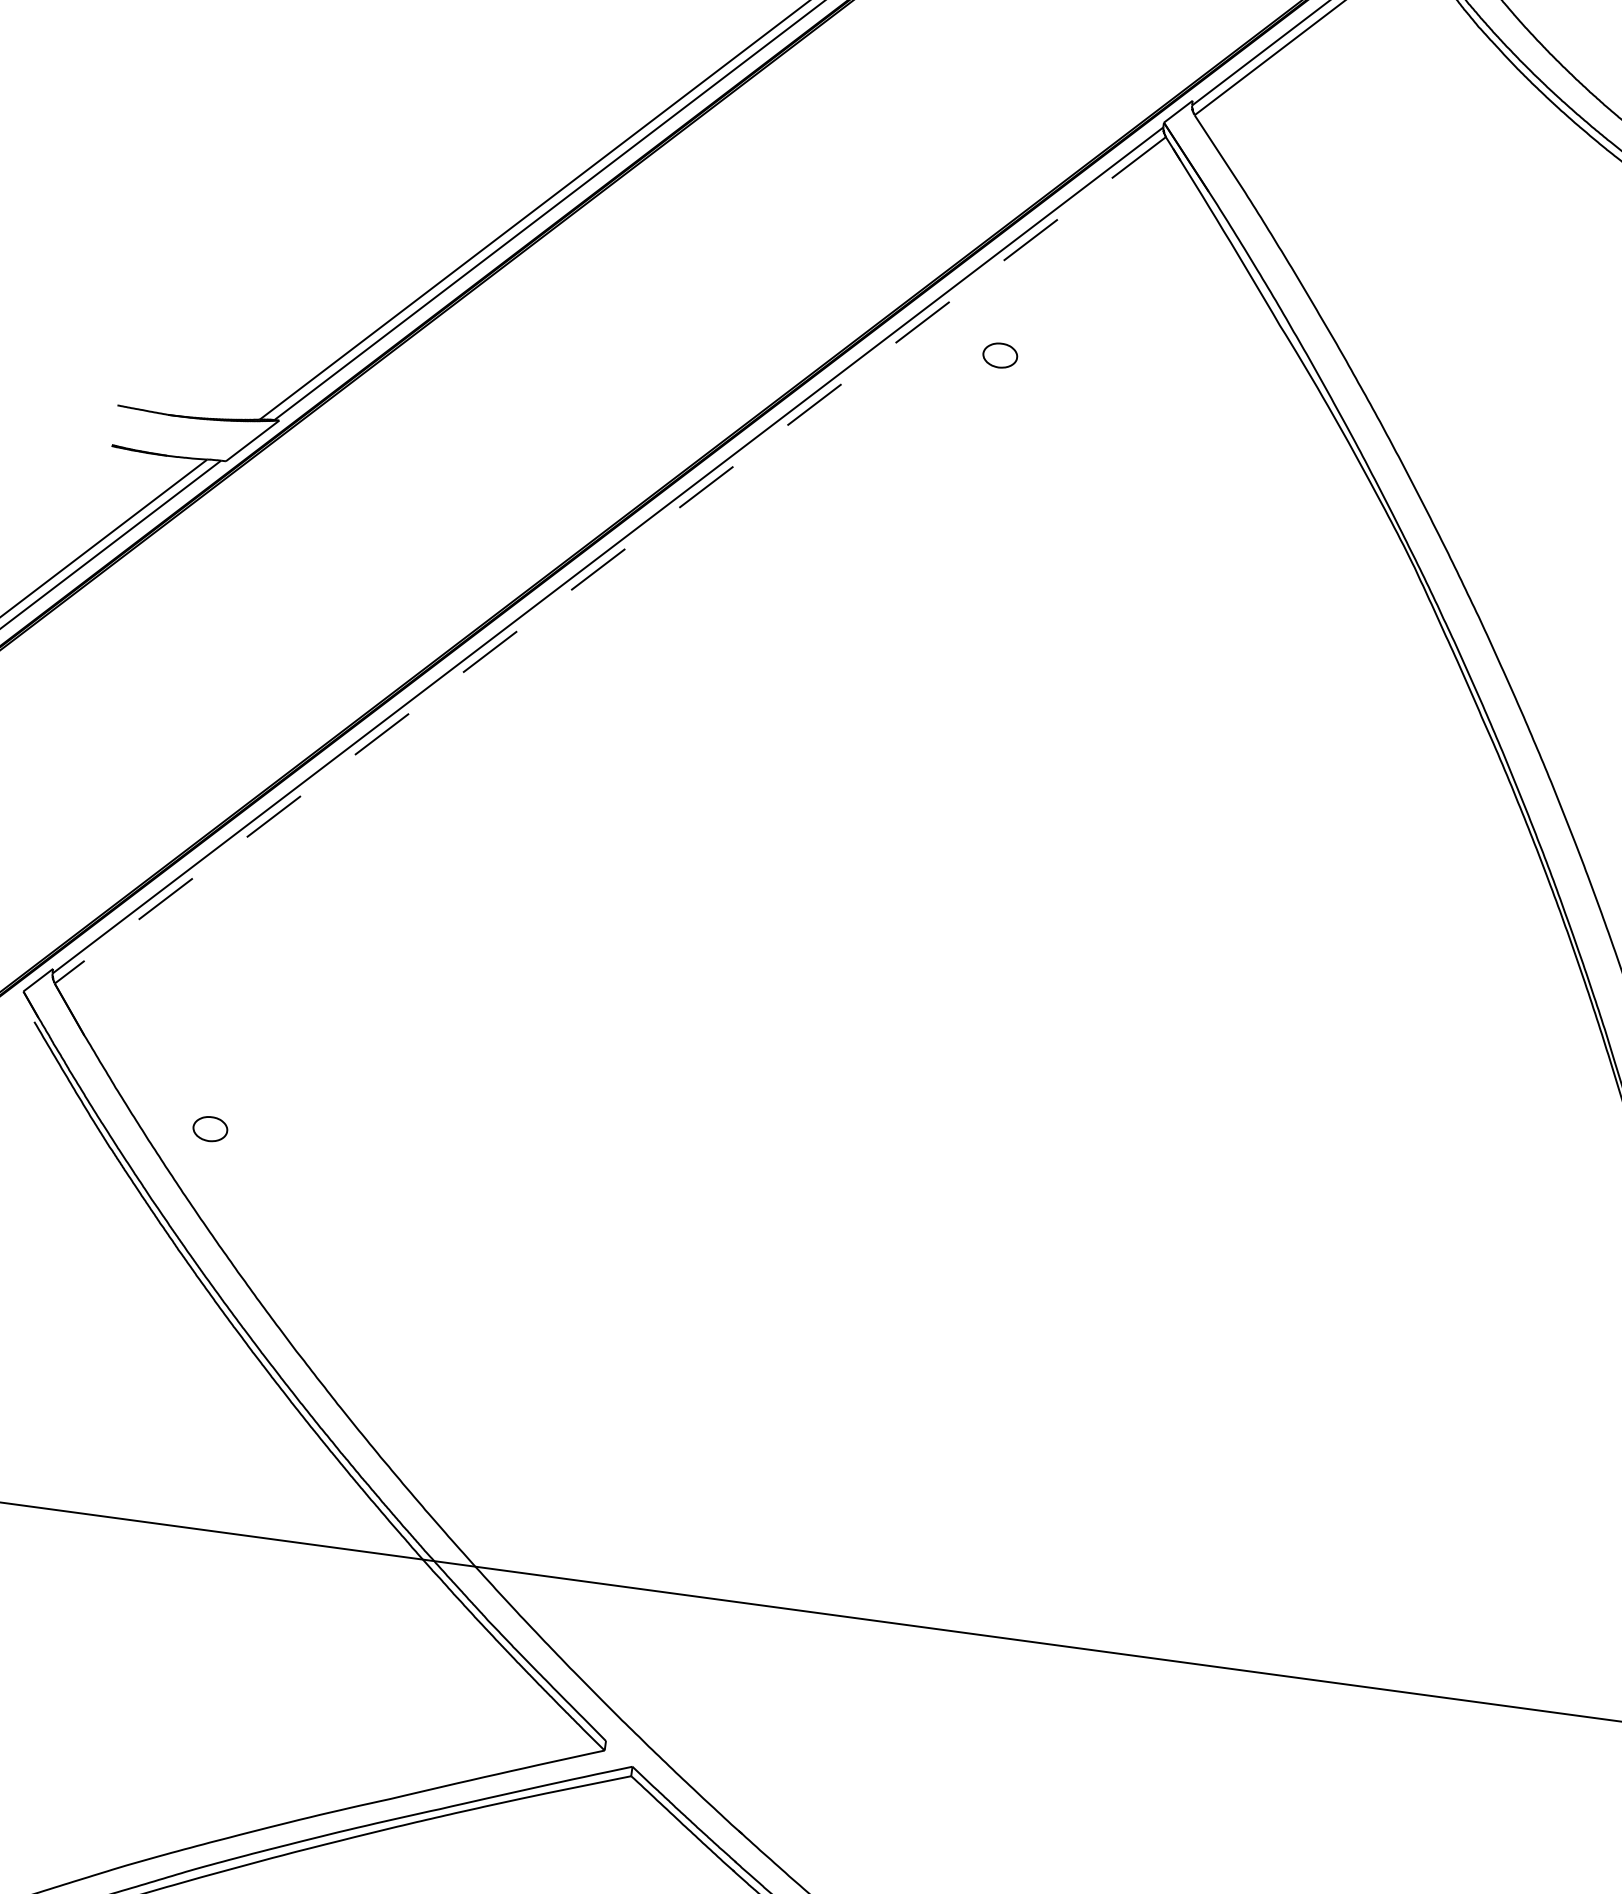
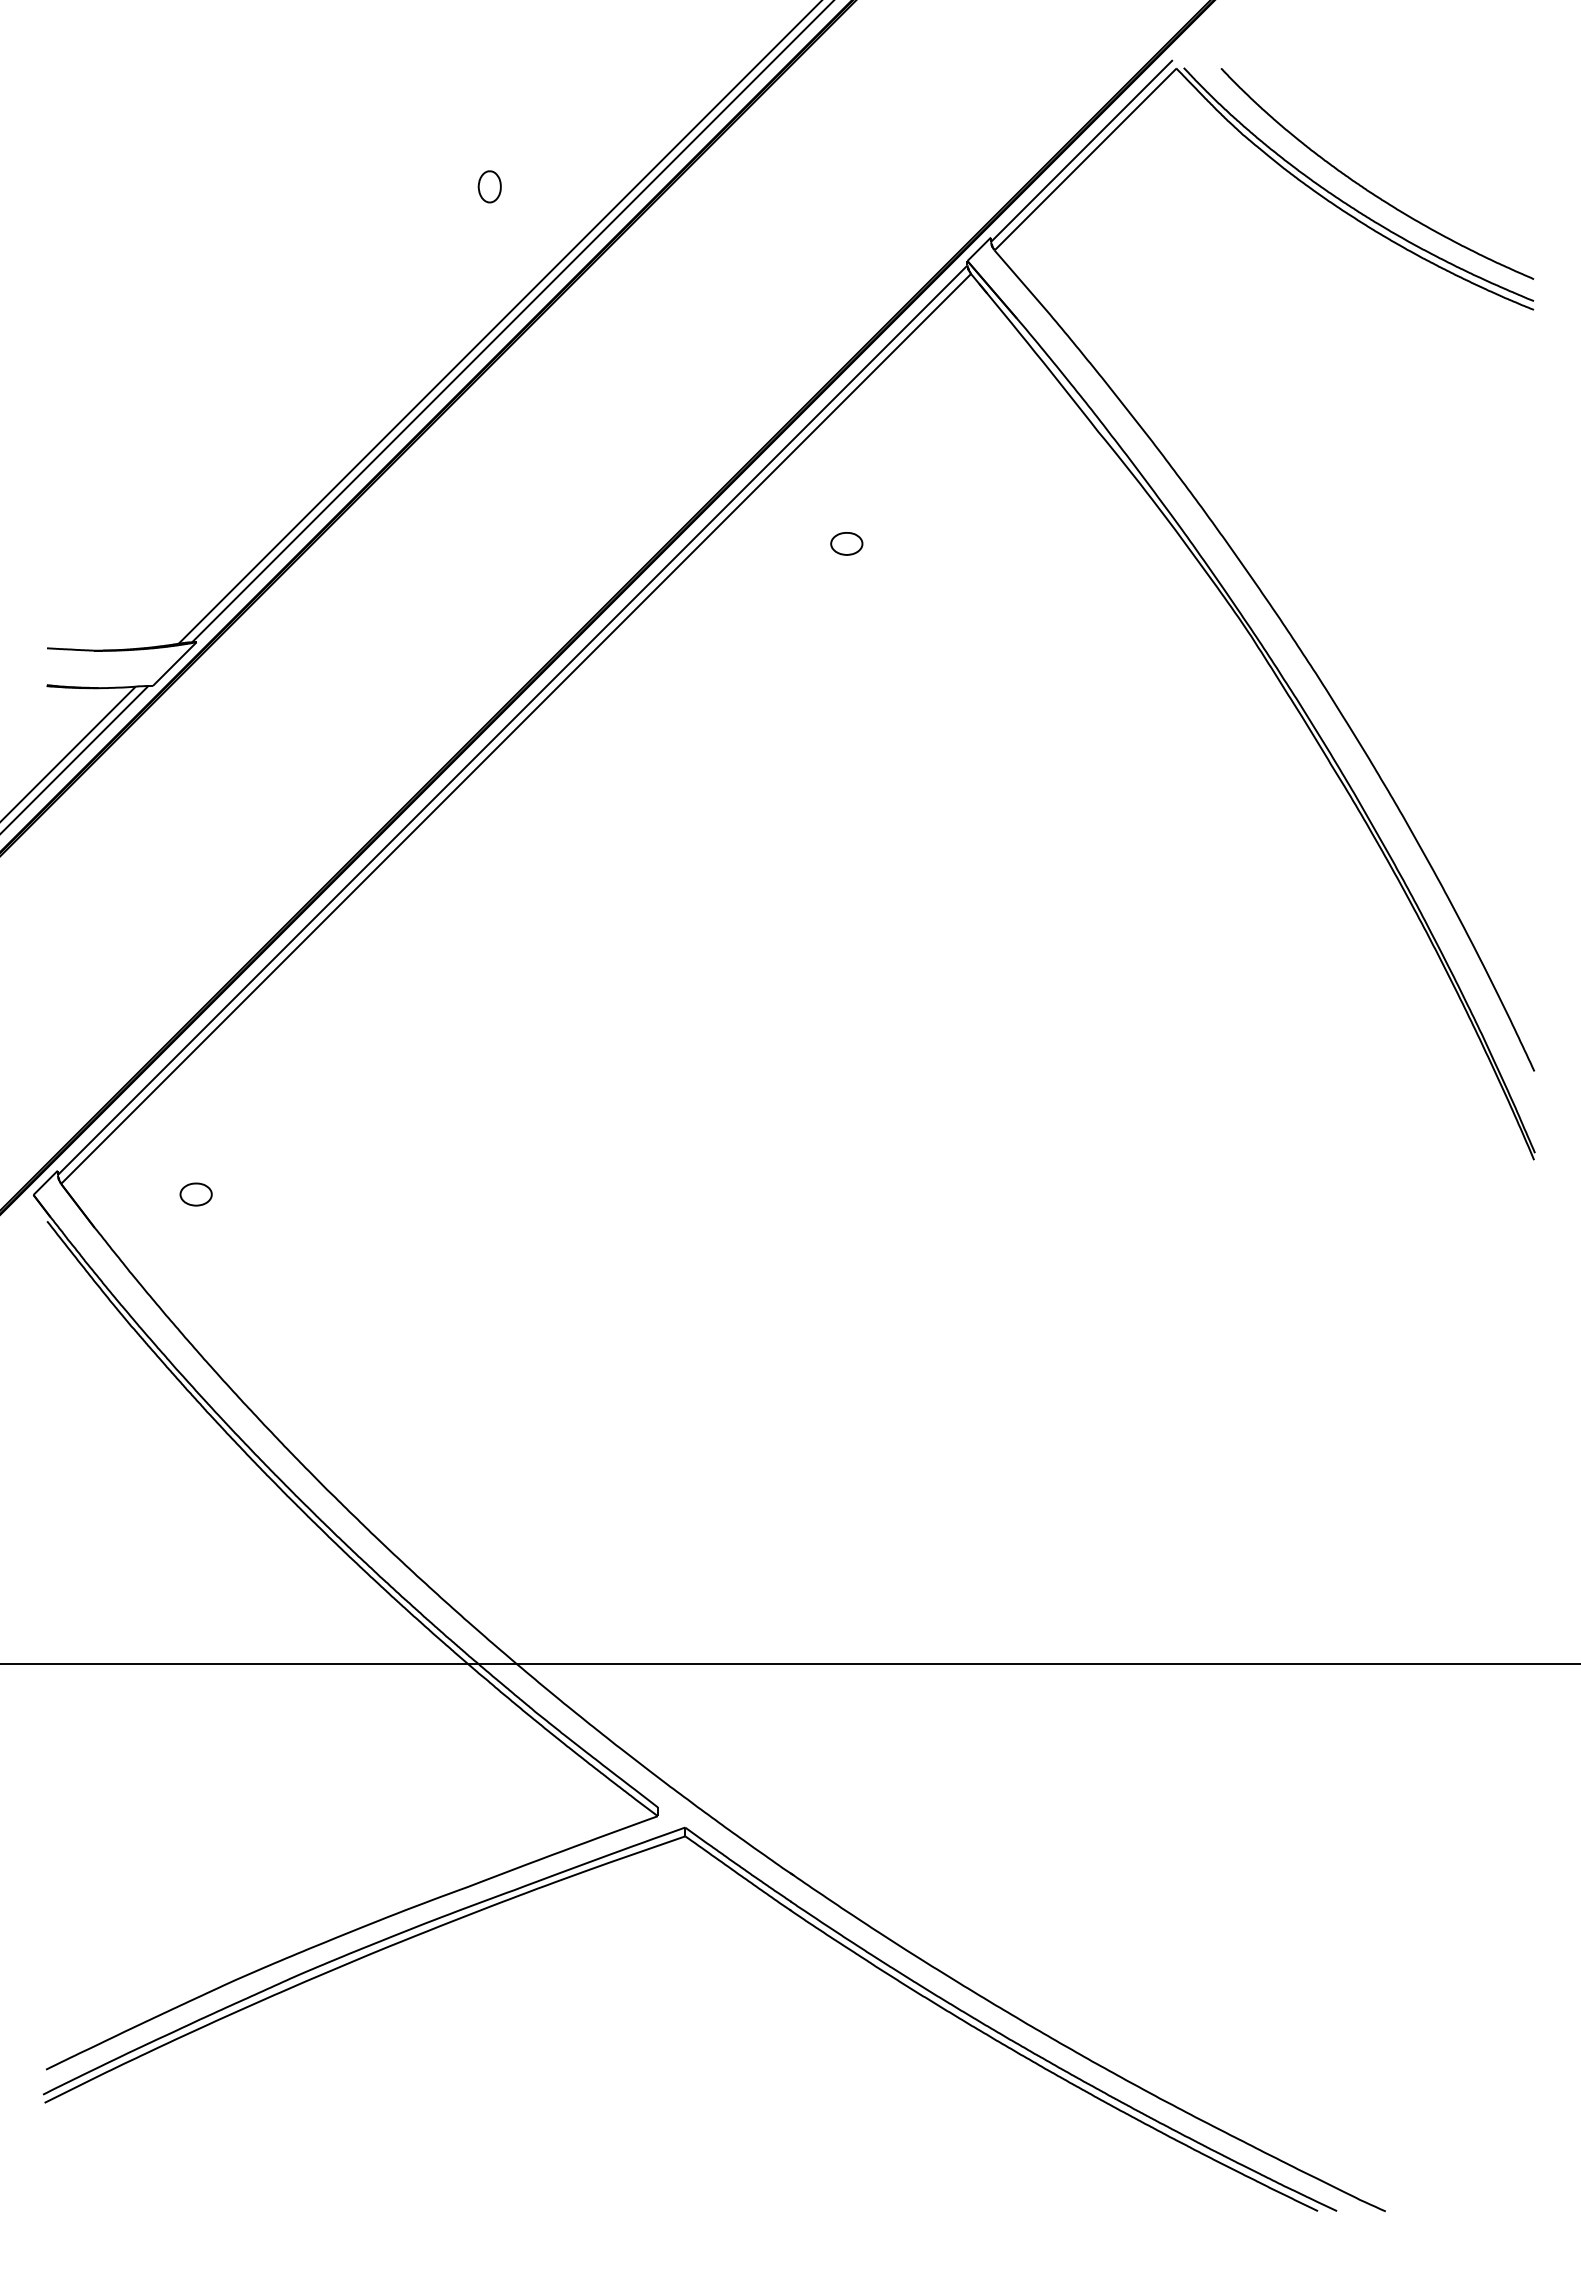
part: (1000, 355) -> (846, 543), moved
line: (609, 560) -> (515, 729), dashed -> solid
part: (209, 1128) -> (195, 1194), moved

